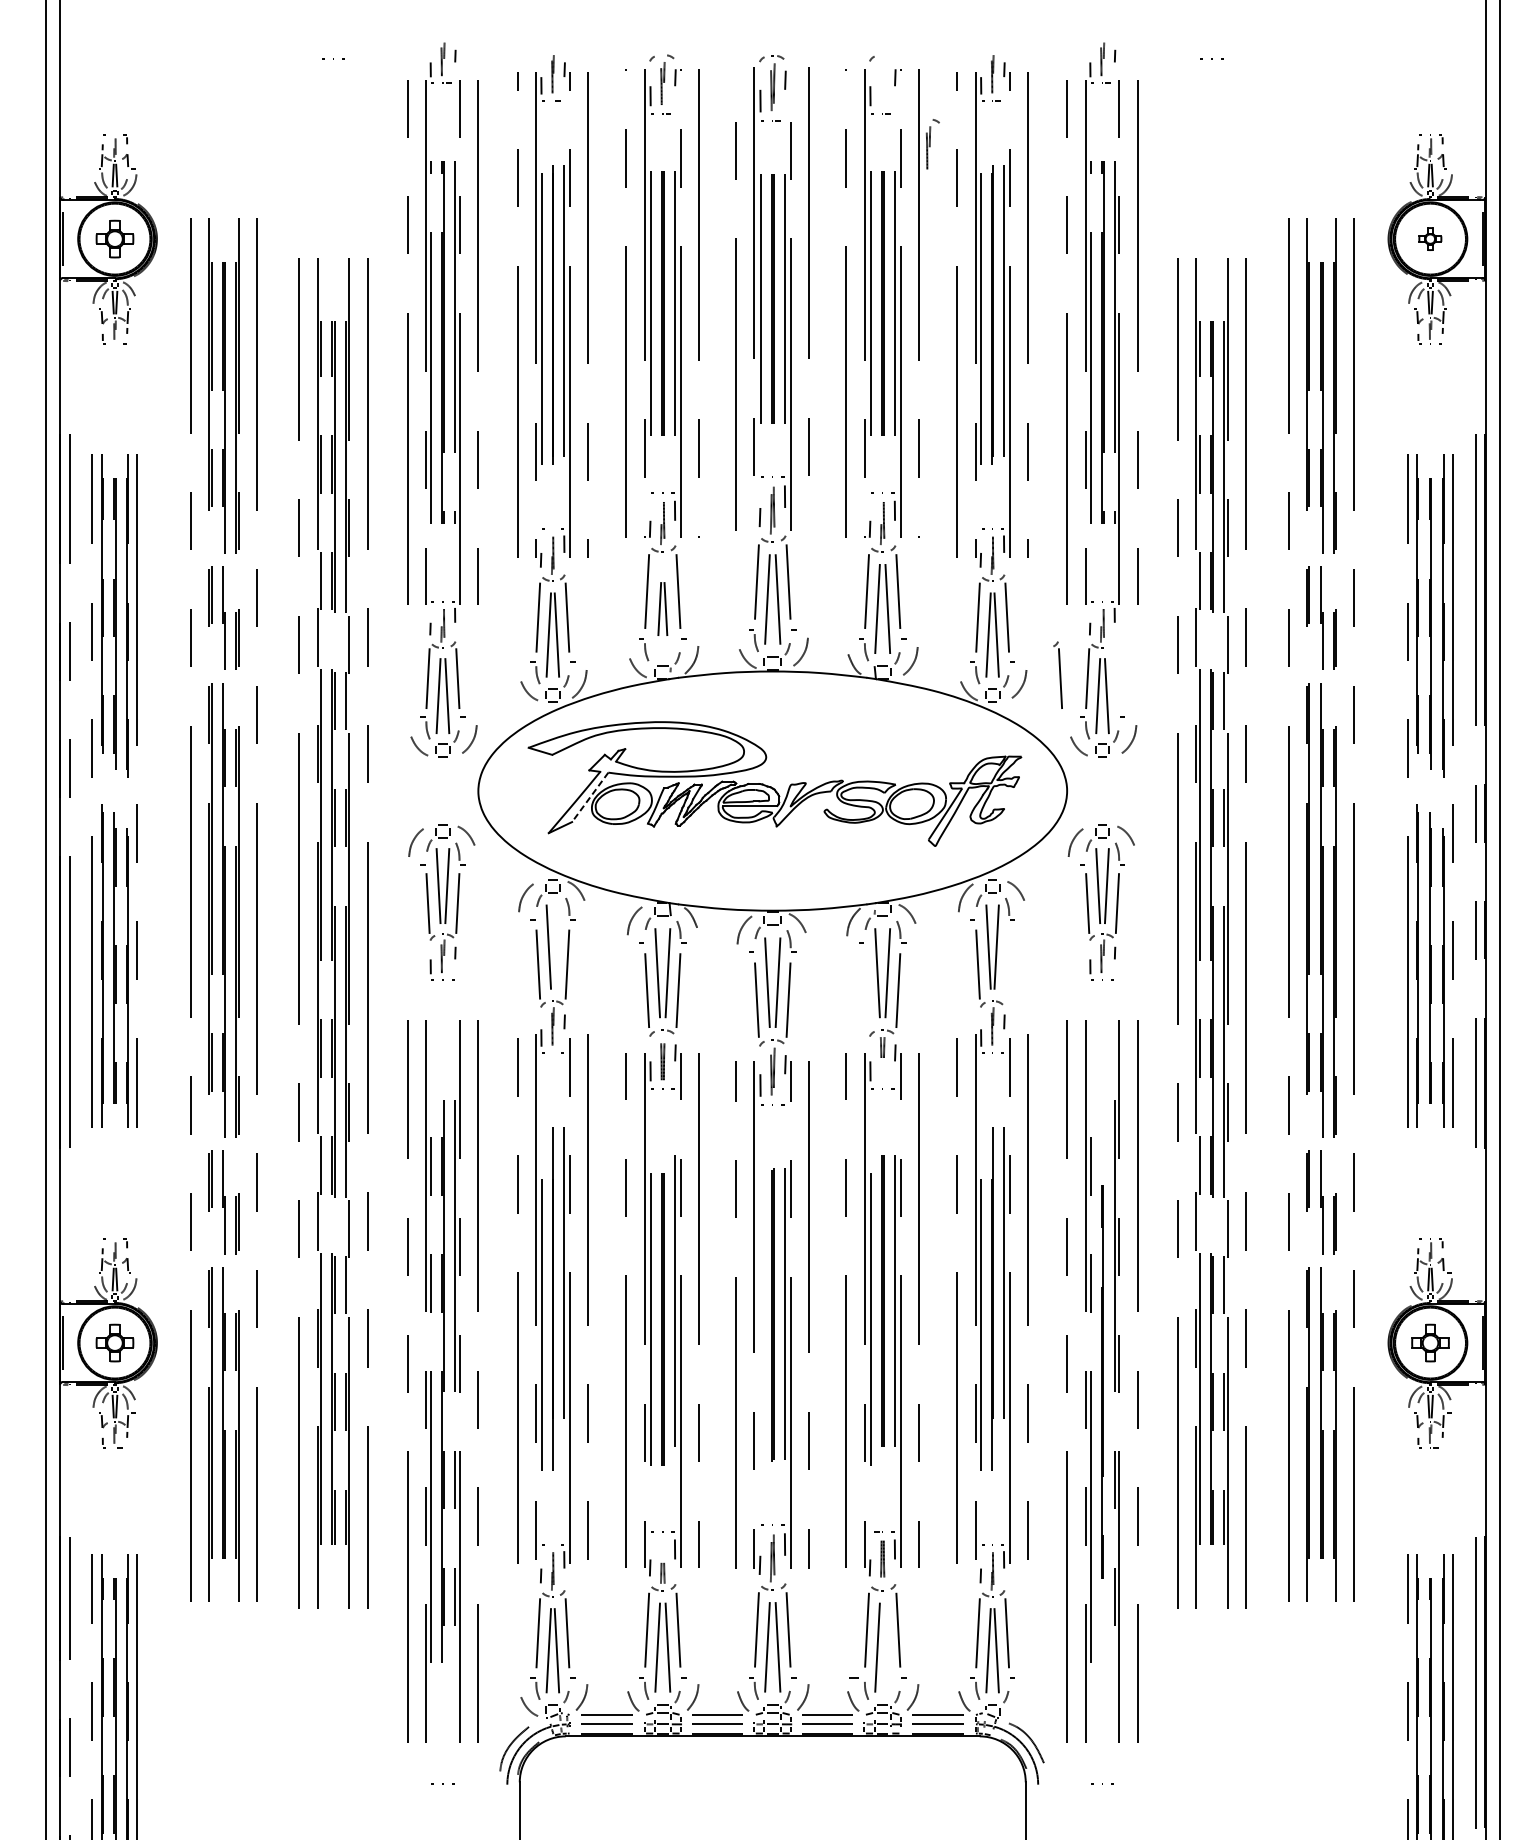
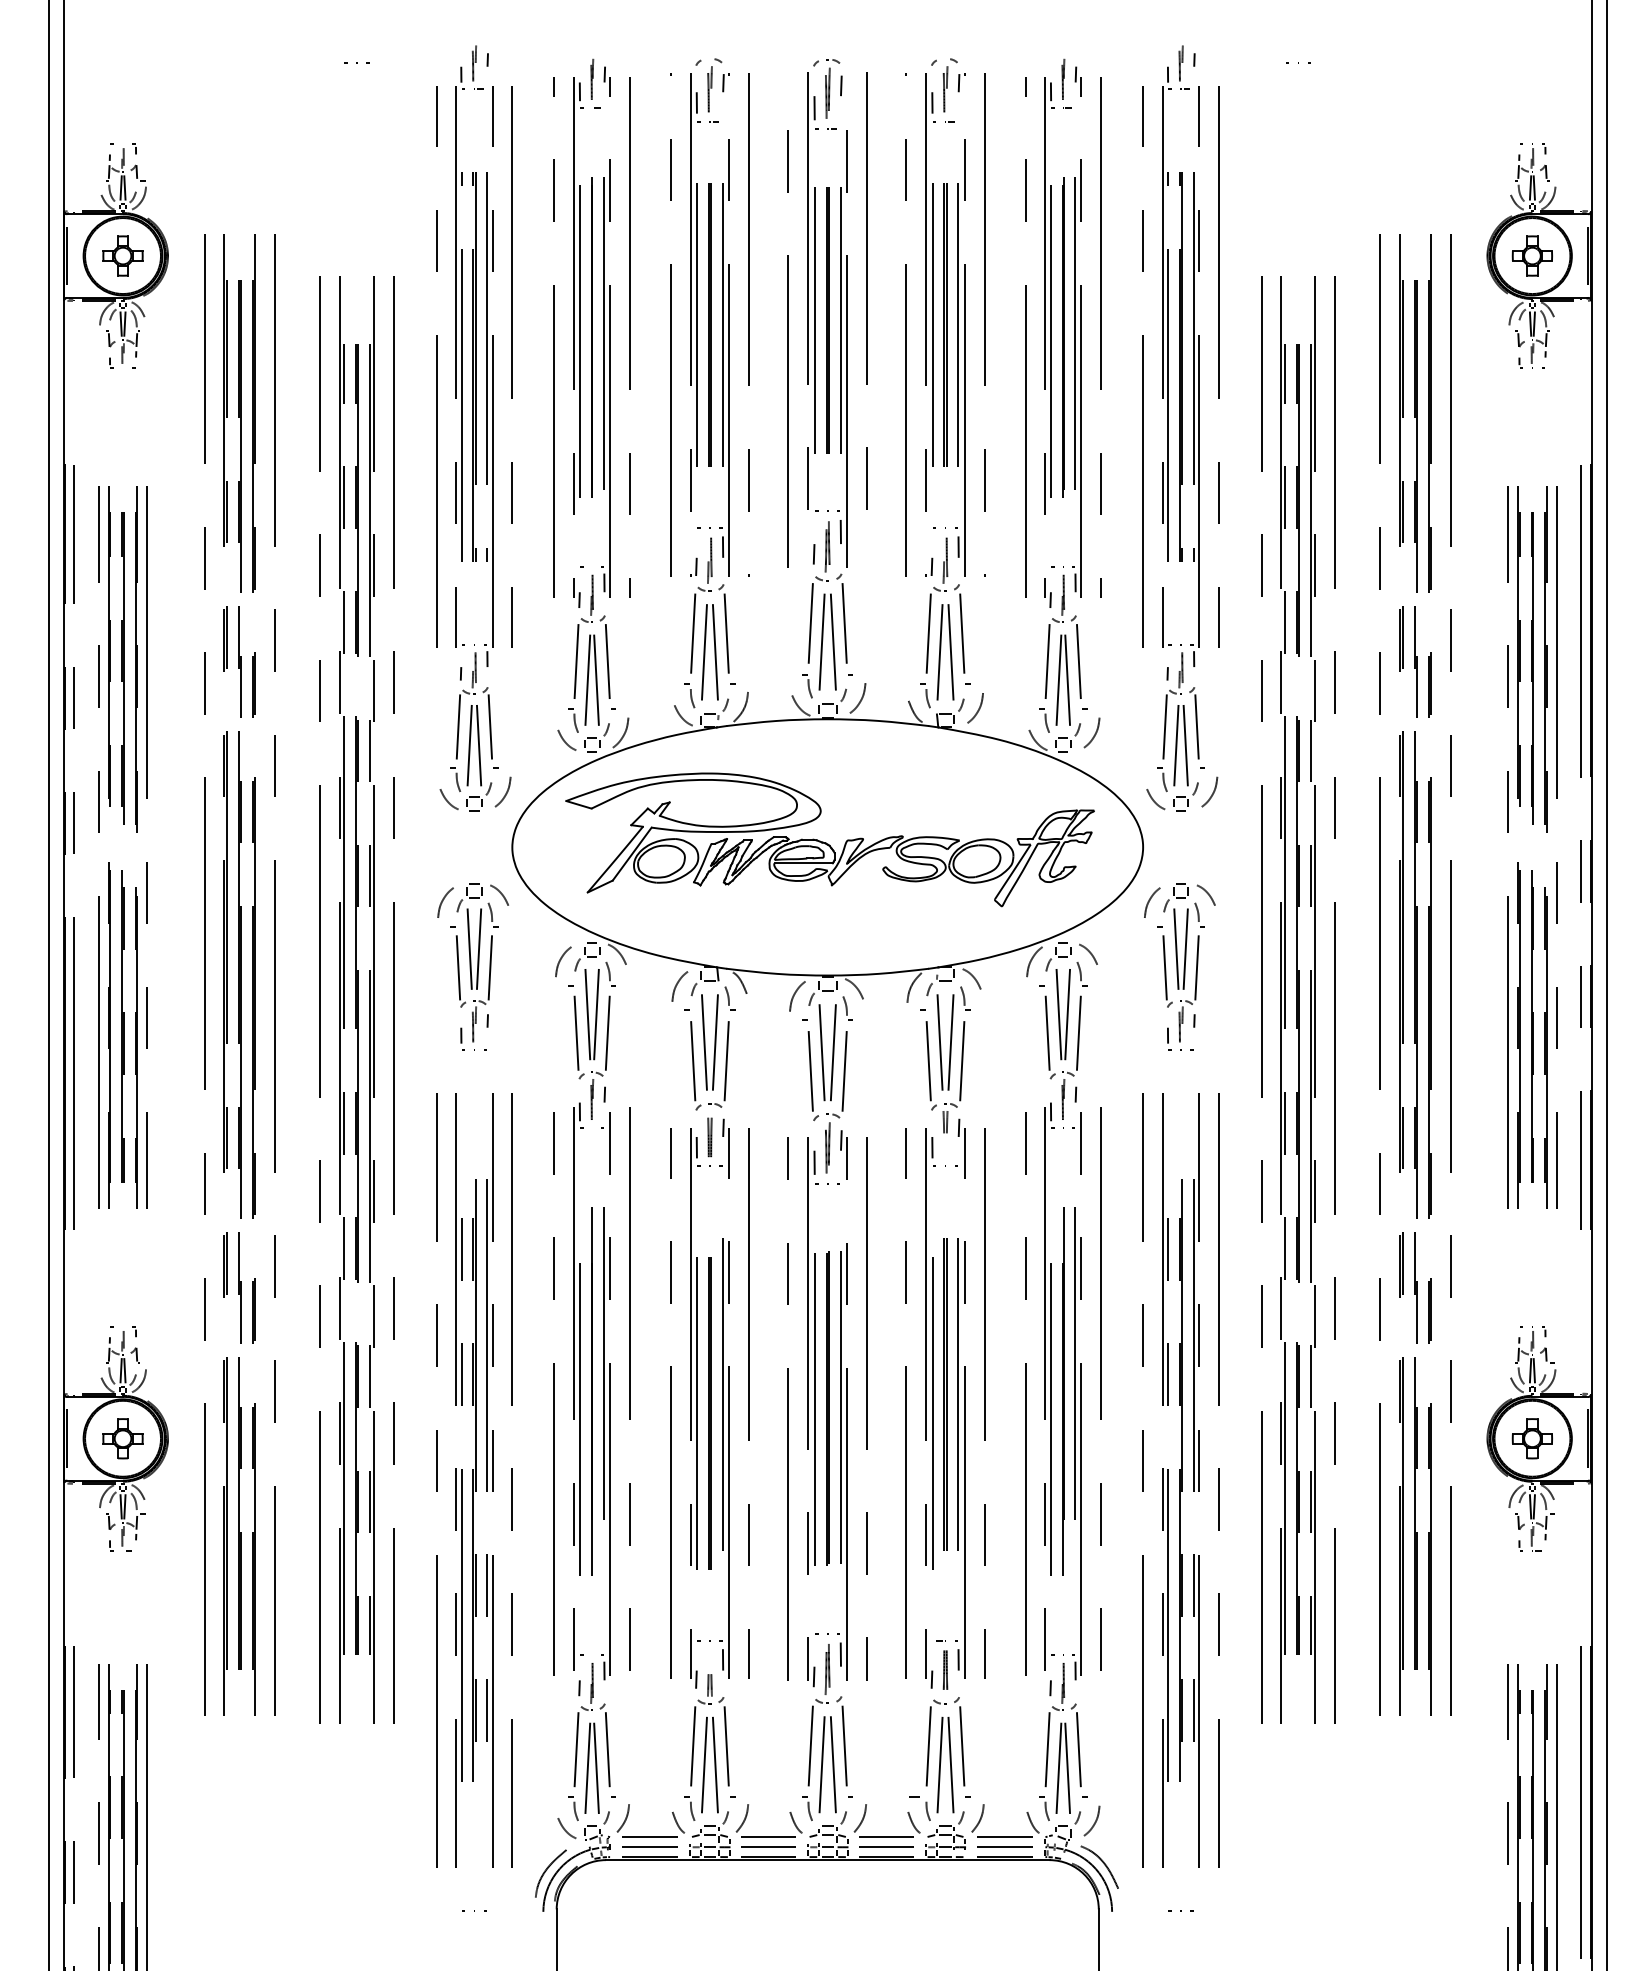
part: (932, 144) -> (949, 85), moved
part: (1429, 238) -> (1531, 255), size x1.67
part: (662, 609) -> (709, 652), size x1.67
part: (1058, 675) -> (1194, 723), moved
line: (590, 797) -> (632, 854), dashed -> solid
line: (556, 947) -> (596, 1014), added
line: (1006, 963) -> (1078, 1032), added
line: (866, 990) -> (928, 1061), added
line: (760, 1314) -> (814, 1408), added
part: (1102, 1382) -> (1180, 1480), size x1.43
line: (887, 1647) -> (950, 1764), added
curve: (1021, 1700) -> (1094, 1821), added

